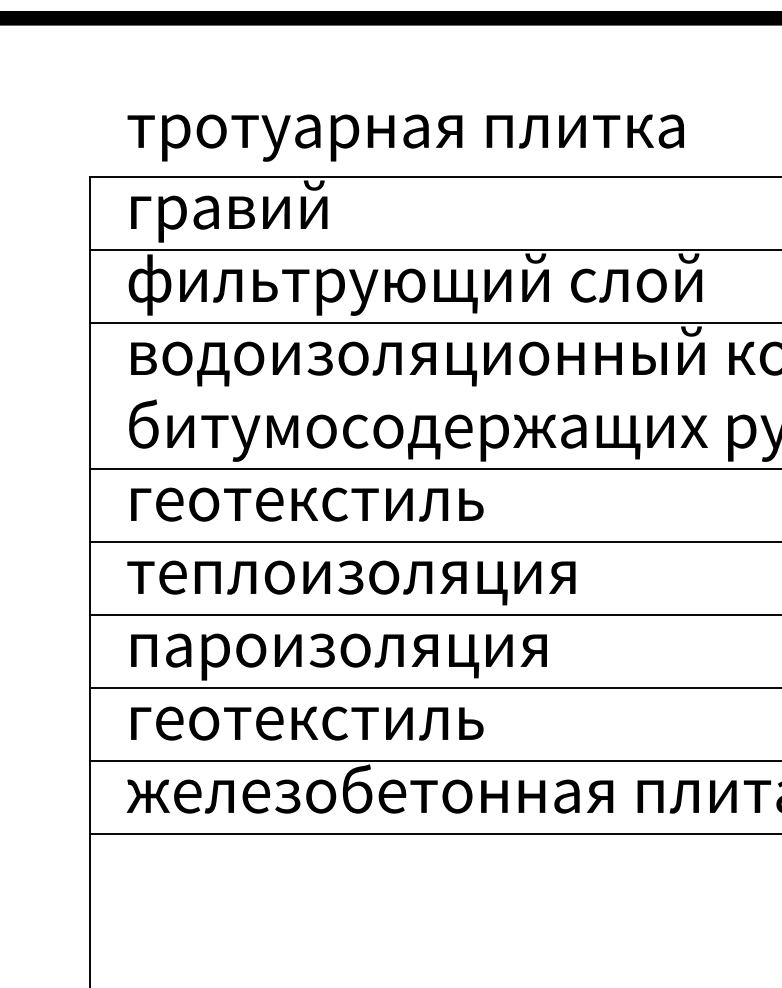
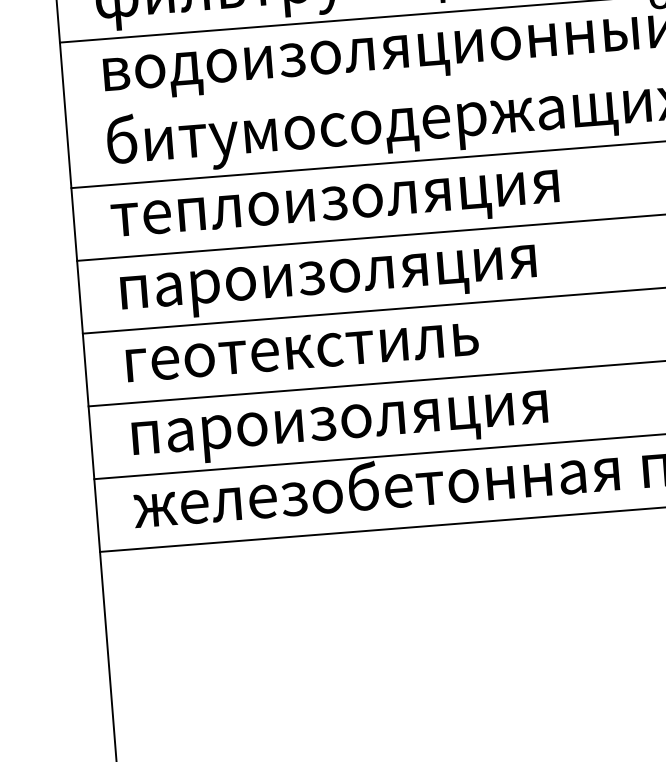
text: (351, 509) -> (335, 208), геотекстиль -> теплоизоляция
text: (351, 583) -> (341, 281), теплоизоляция -> пароизоляция
text: (348, 656) -> (344, 354), пароизоляция -> геотекстиль
text: (348, 729) -> (349, 427), геотекстиль -> пароизоляция

